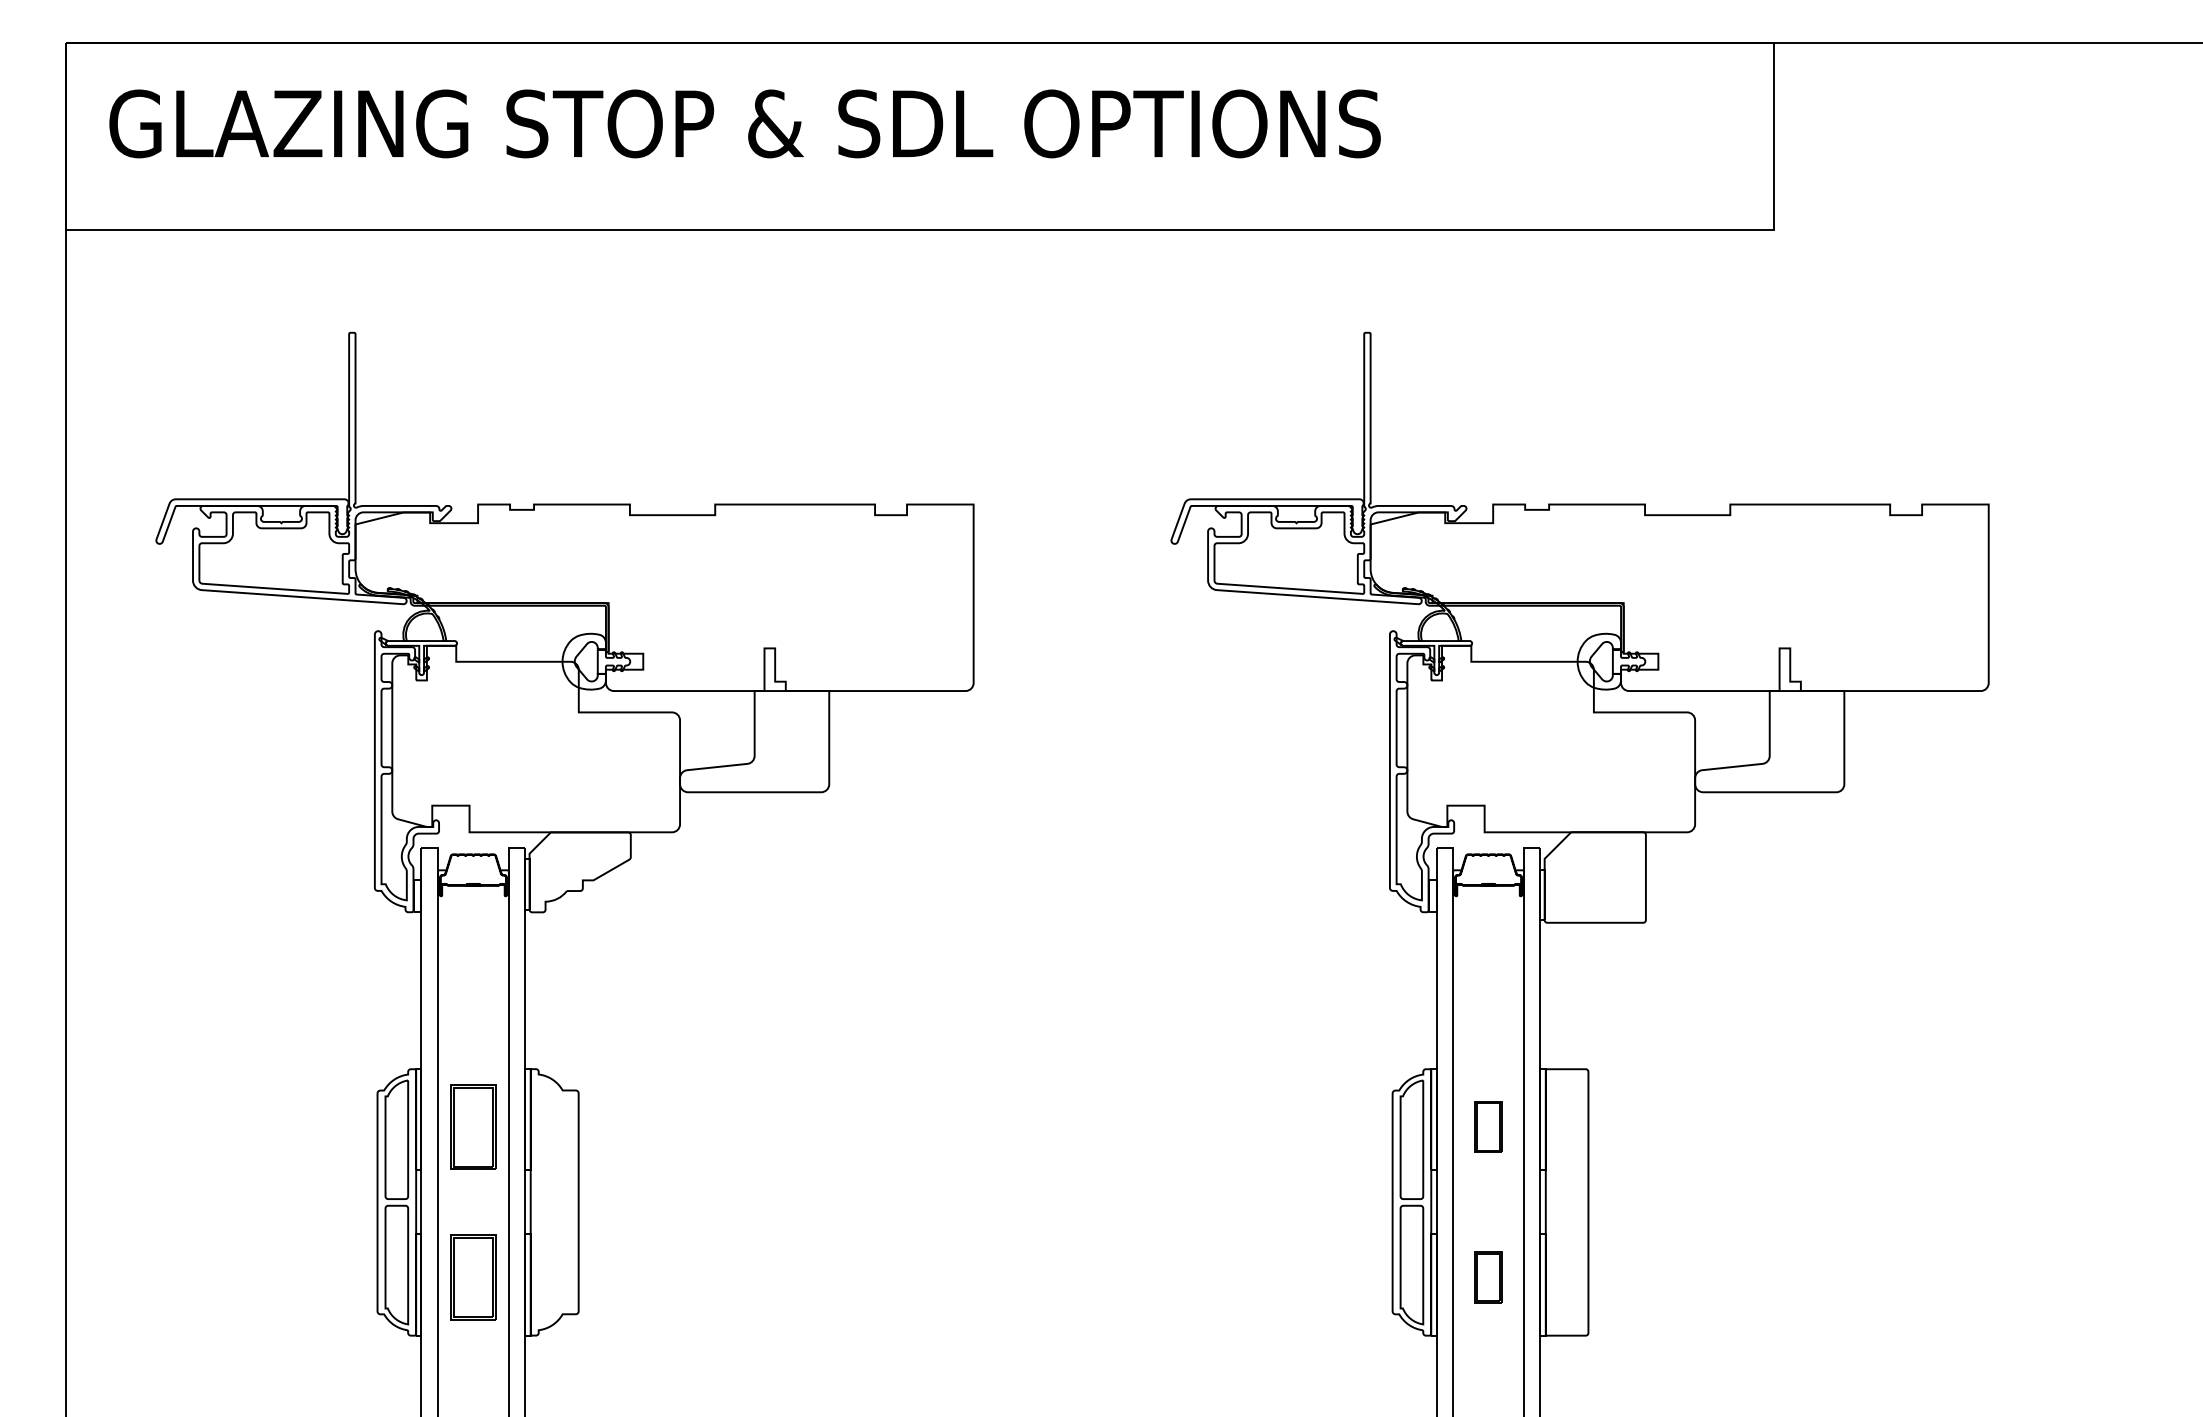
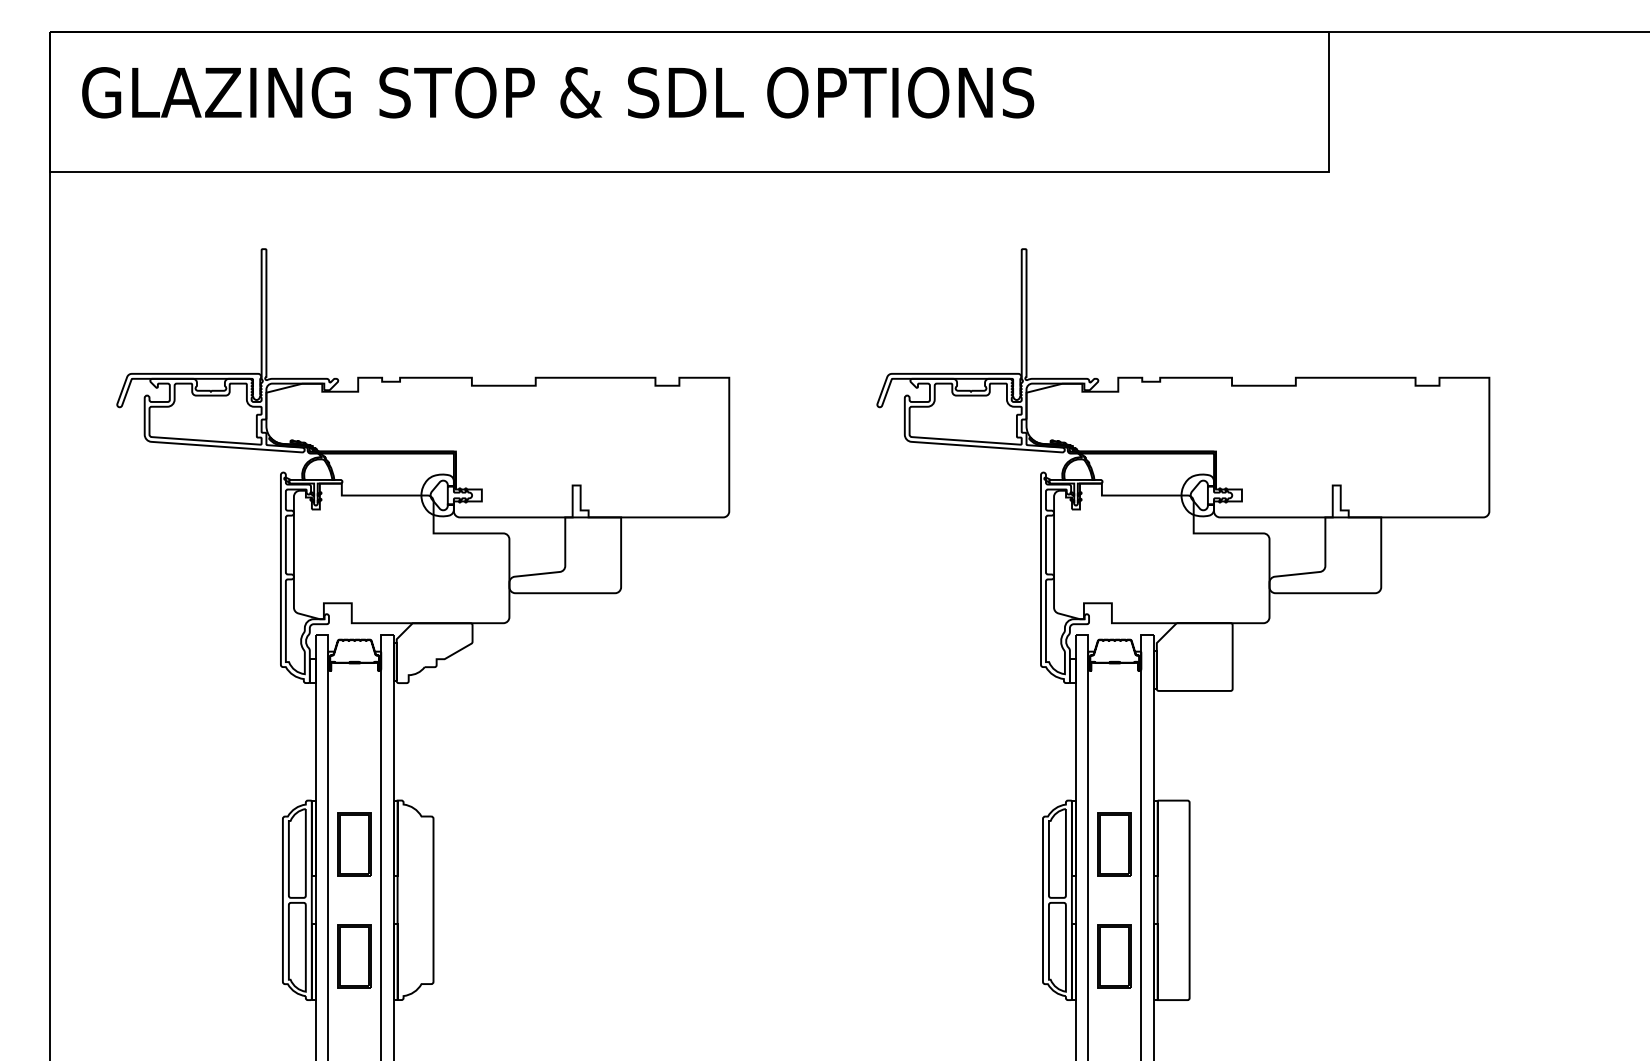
part: (1488, 1126) -> (1114, 843), size x1.67
part: (1488, 1277) -> (1114, 956), size x1.67

